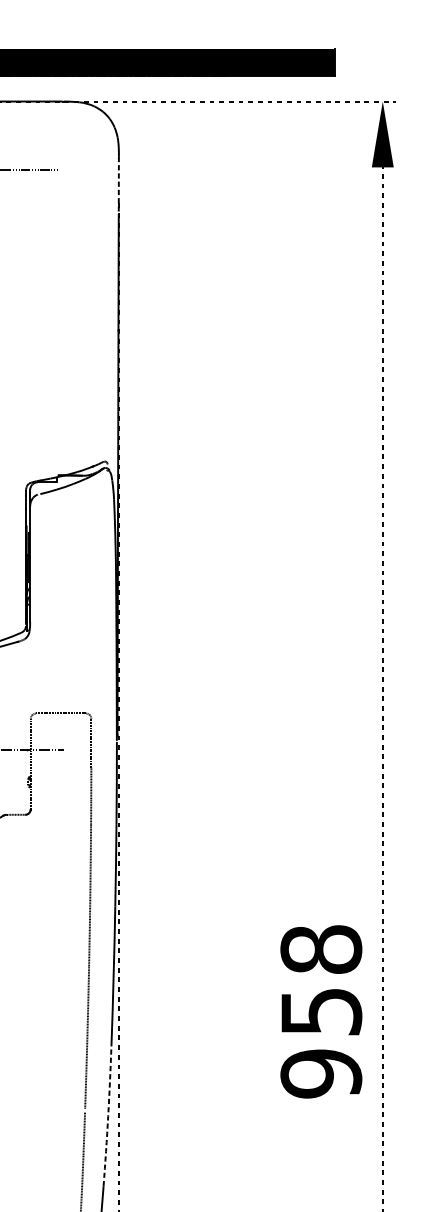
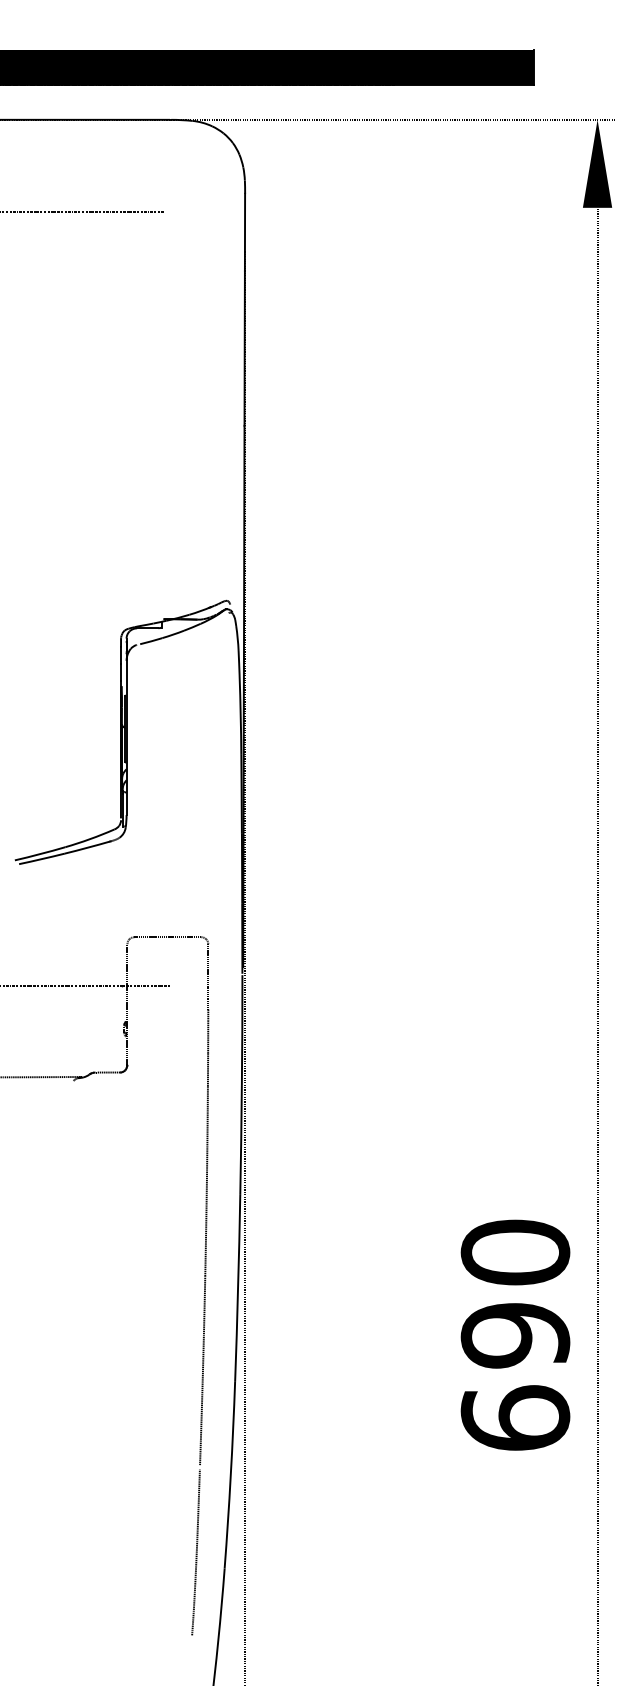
line: (119, 185) -> (245, 232), dashed -> solid
text: (321, 1011) -> (515, 1335), 958 -> 690
arc: (107, 1116) -> (230, 1475), dashed -> solid

